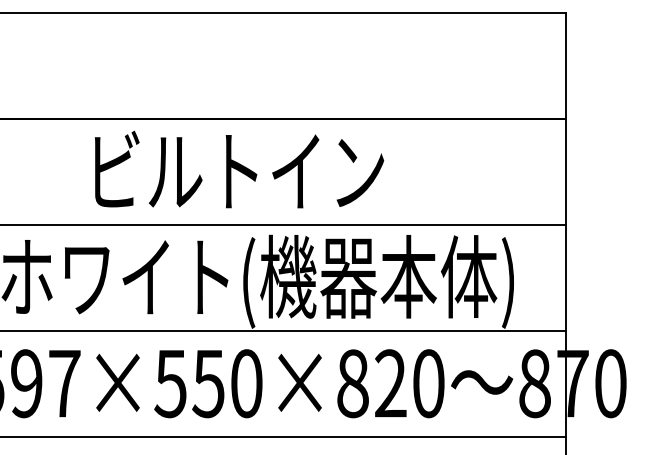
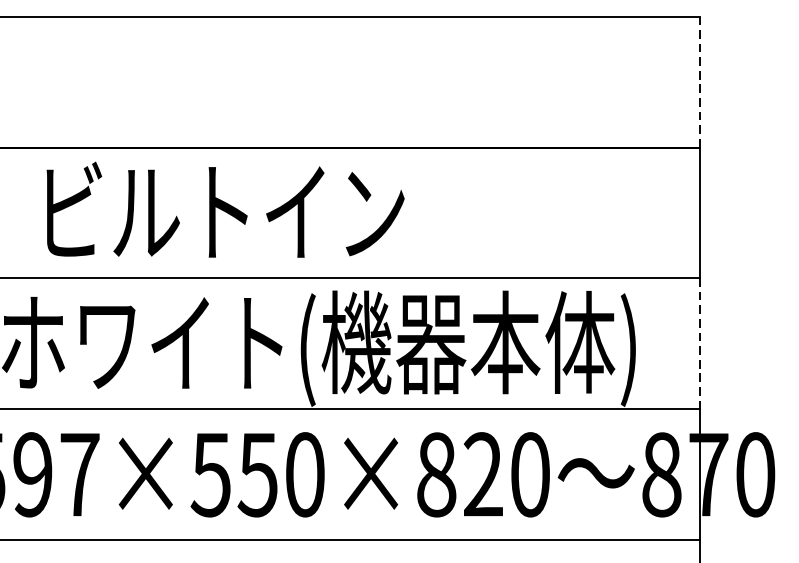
line: (565, 66) -> (699, 82), solid -> dashed
text: (239, 169) -> (225, 209), moved
line: (565, 277) -> (699, 343), solid -> dashed

